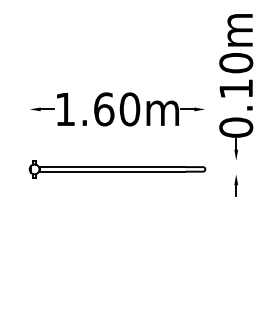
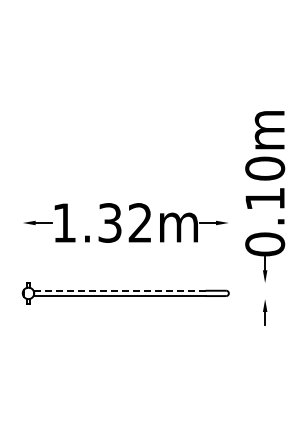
text: (117, 108) -> (125, 222), 1.60m -> 1.32m
line: (112, 166) -> (119, 290), solid -> dashed

